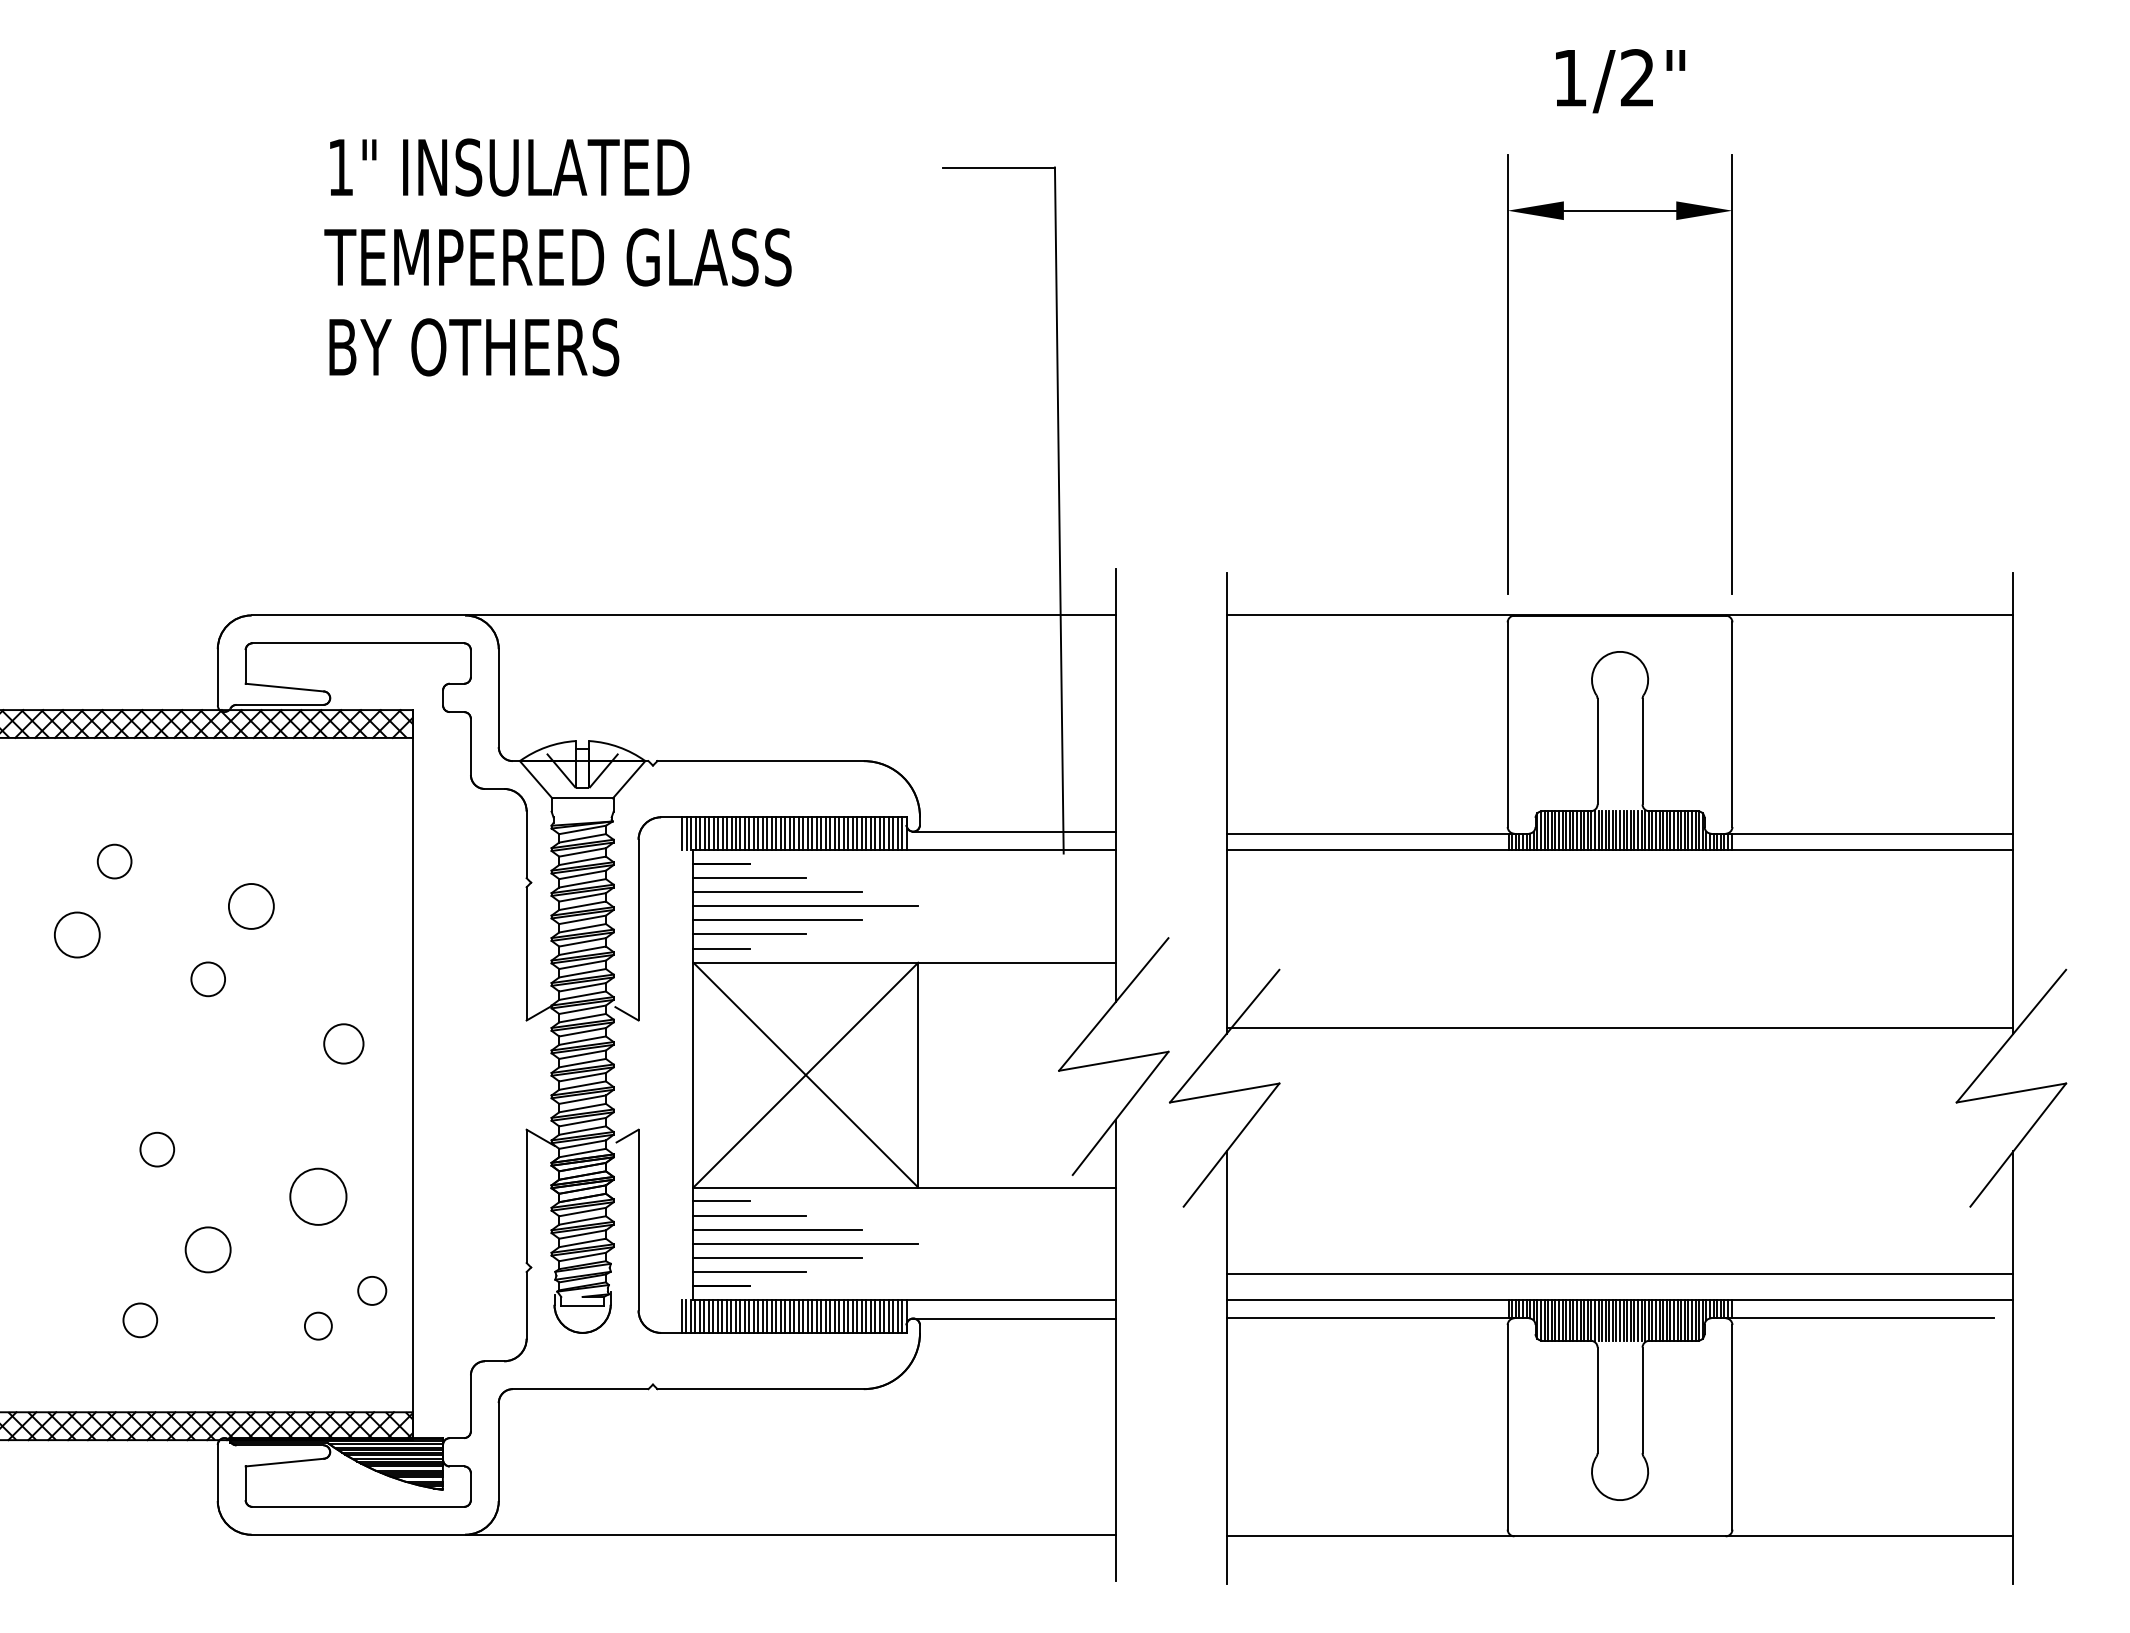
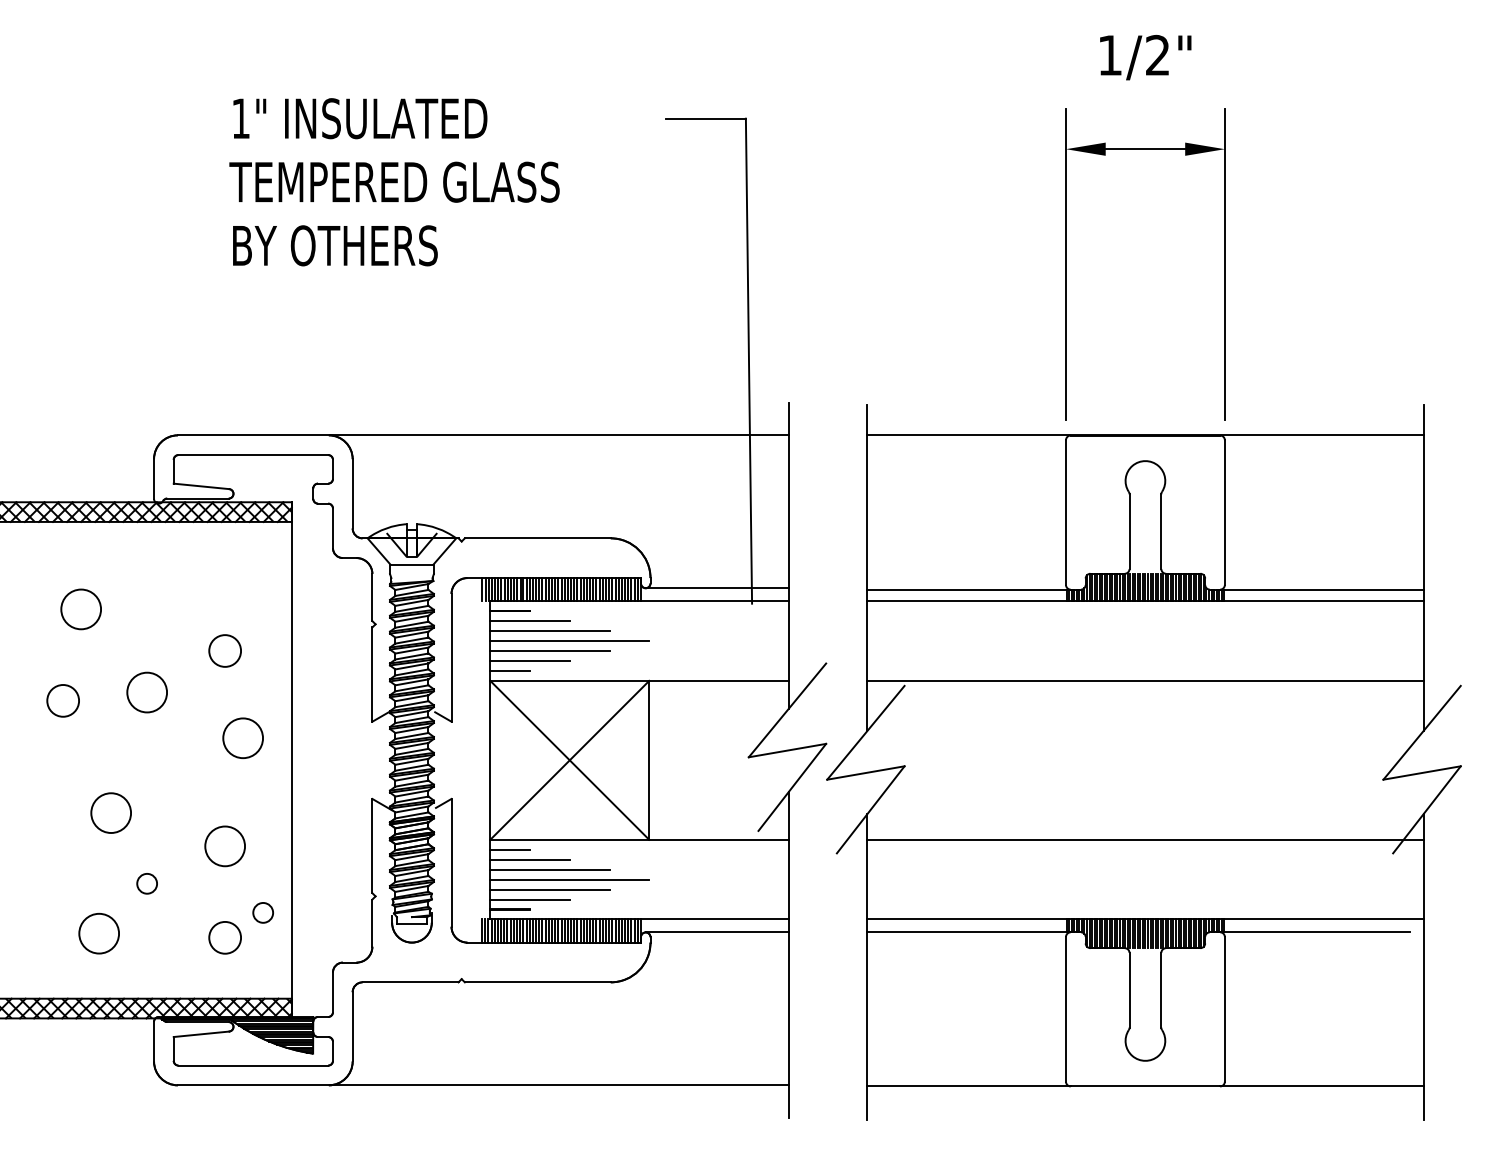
circle: (114, 861) -> (80, 609), size x1.67
circle: (251, 906) -> (225, 651), moved
circle: (77, 934) -> (63, 700), moved
circle: (208, 979) -> (147, 692), size x1.67
line: (1619, 1027) -> (1145, 680), moved
circle: (343, 1043) -> (242, 737), size x1.43
circle: (157, 1149) -> (111, 812), size x1.67
circle: (207, 1249) -> (146, 883), size x0.62
line: (1619, 1273) -> (1145, 839), moved
circle: (140, 1320) -> (99, 933), size x1.67
circle: (317, 1325) -> (224, 937), size x1.67

